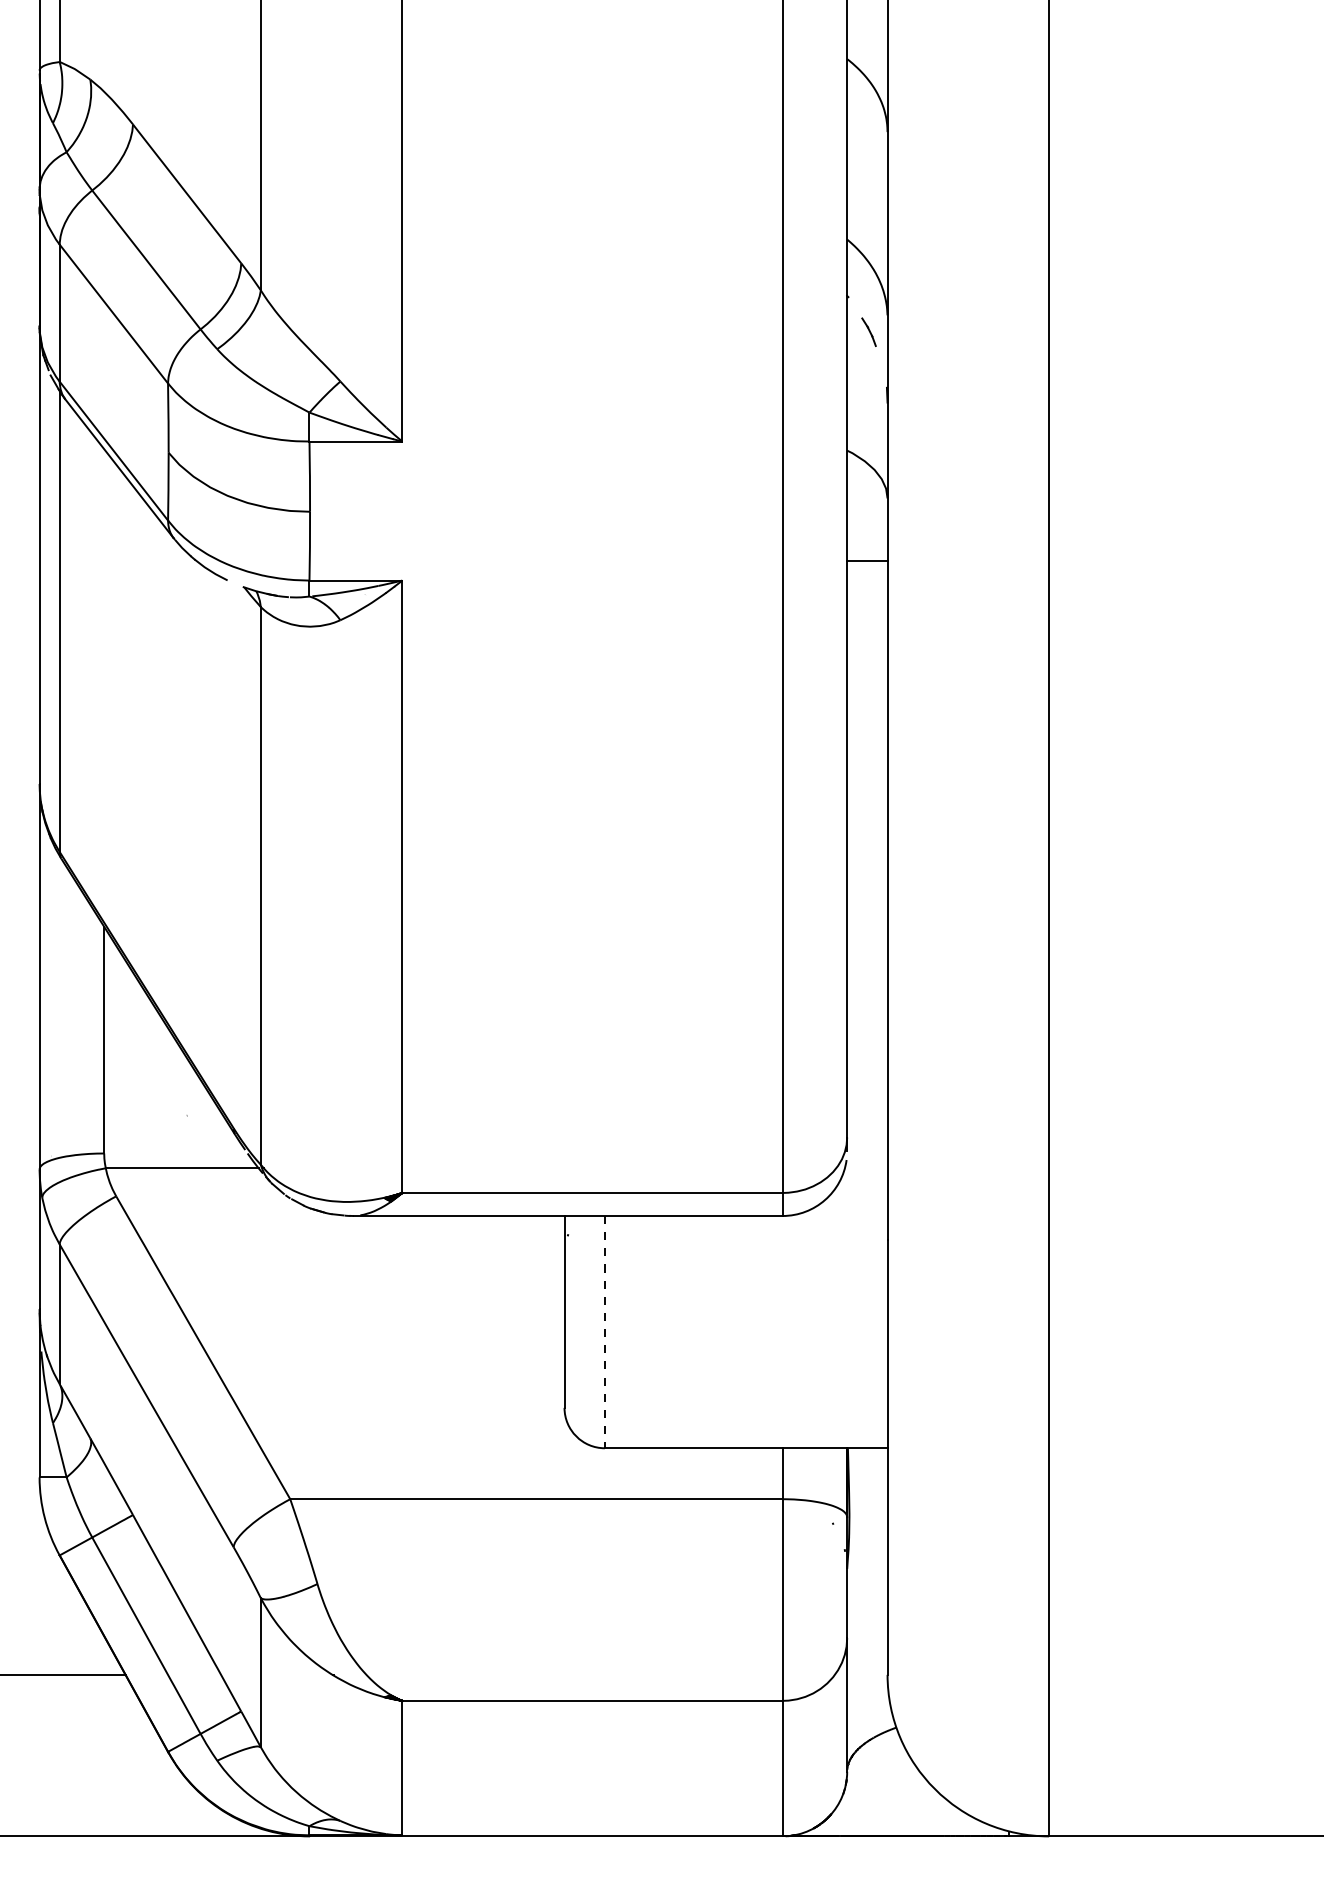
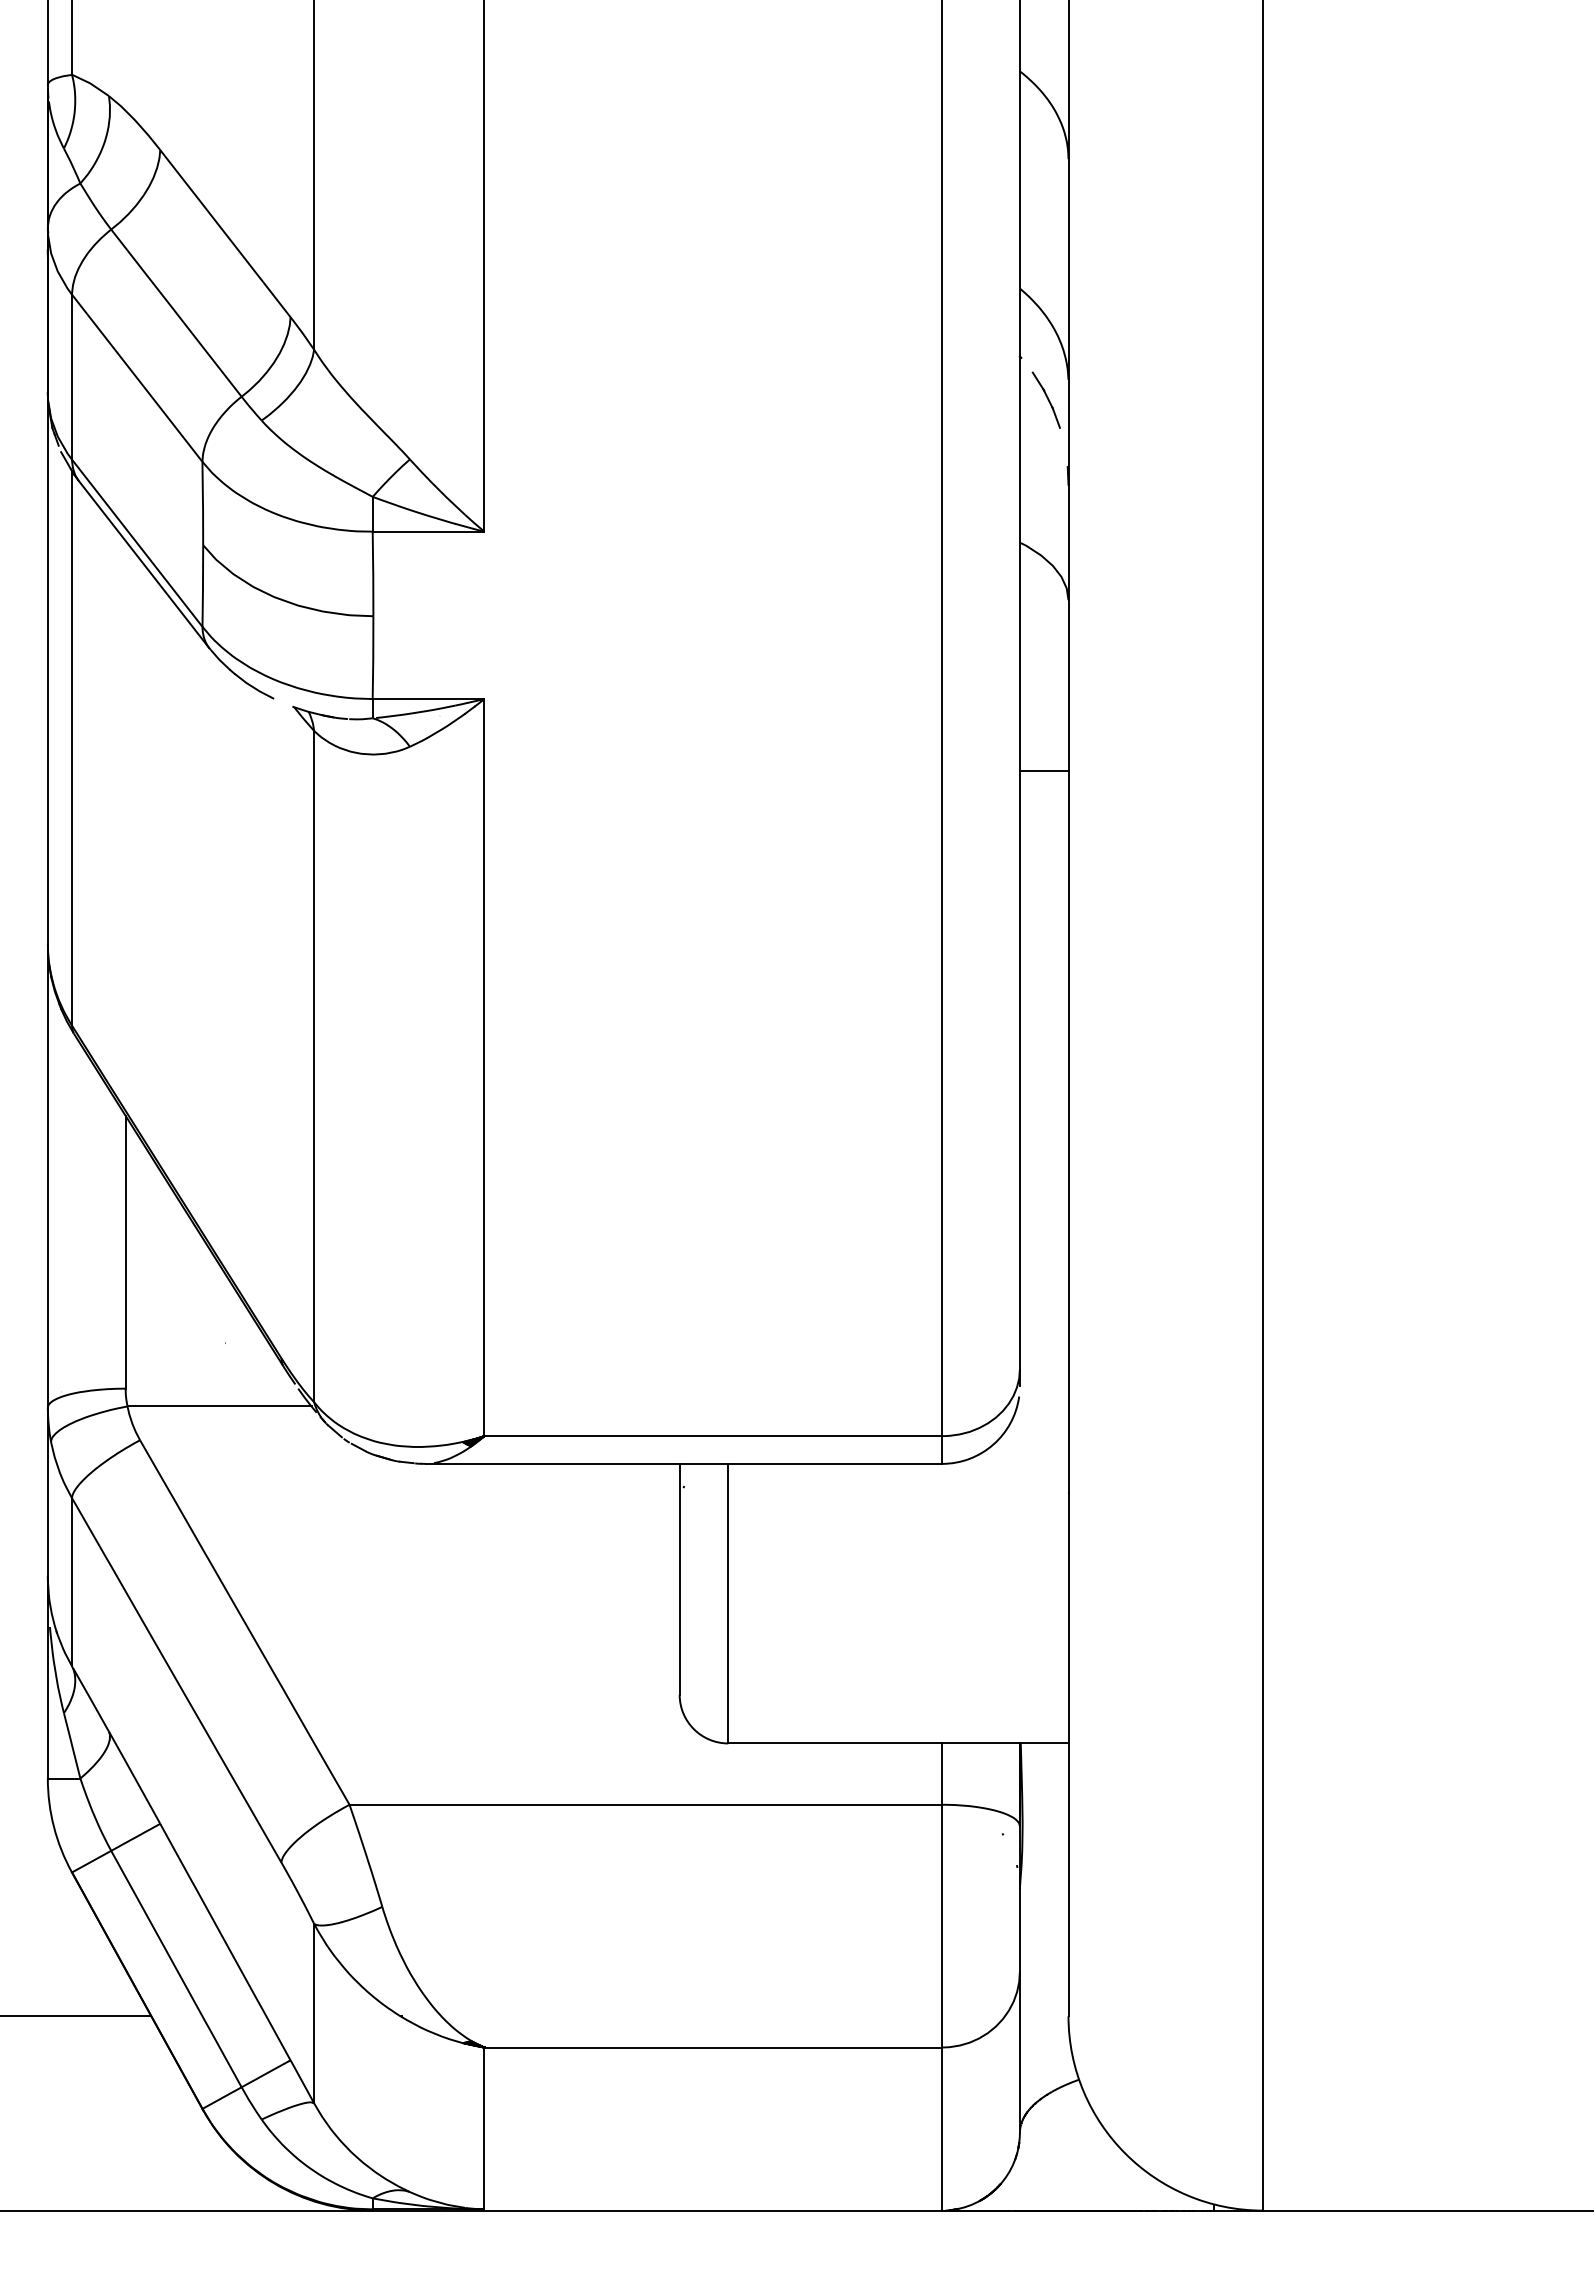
part: (868, 331) -> (1045, 399), size x1.67
line: (866, 561) -> (1043, 771), moved
line: (605, 1331) -> (728, 1603), dashed -> solid

